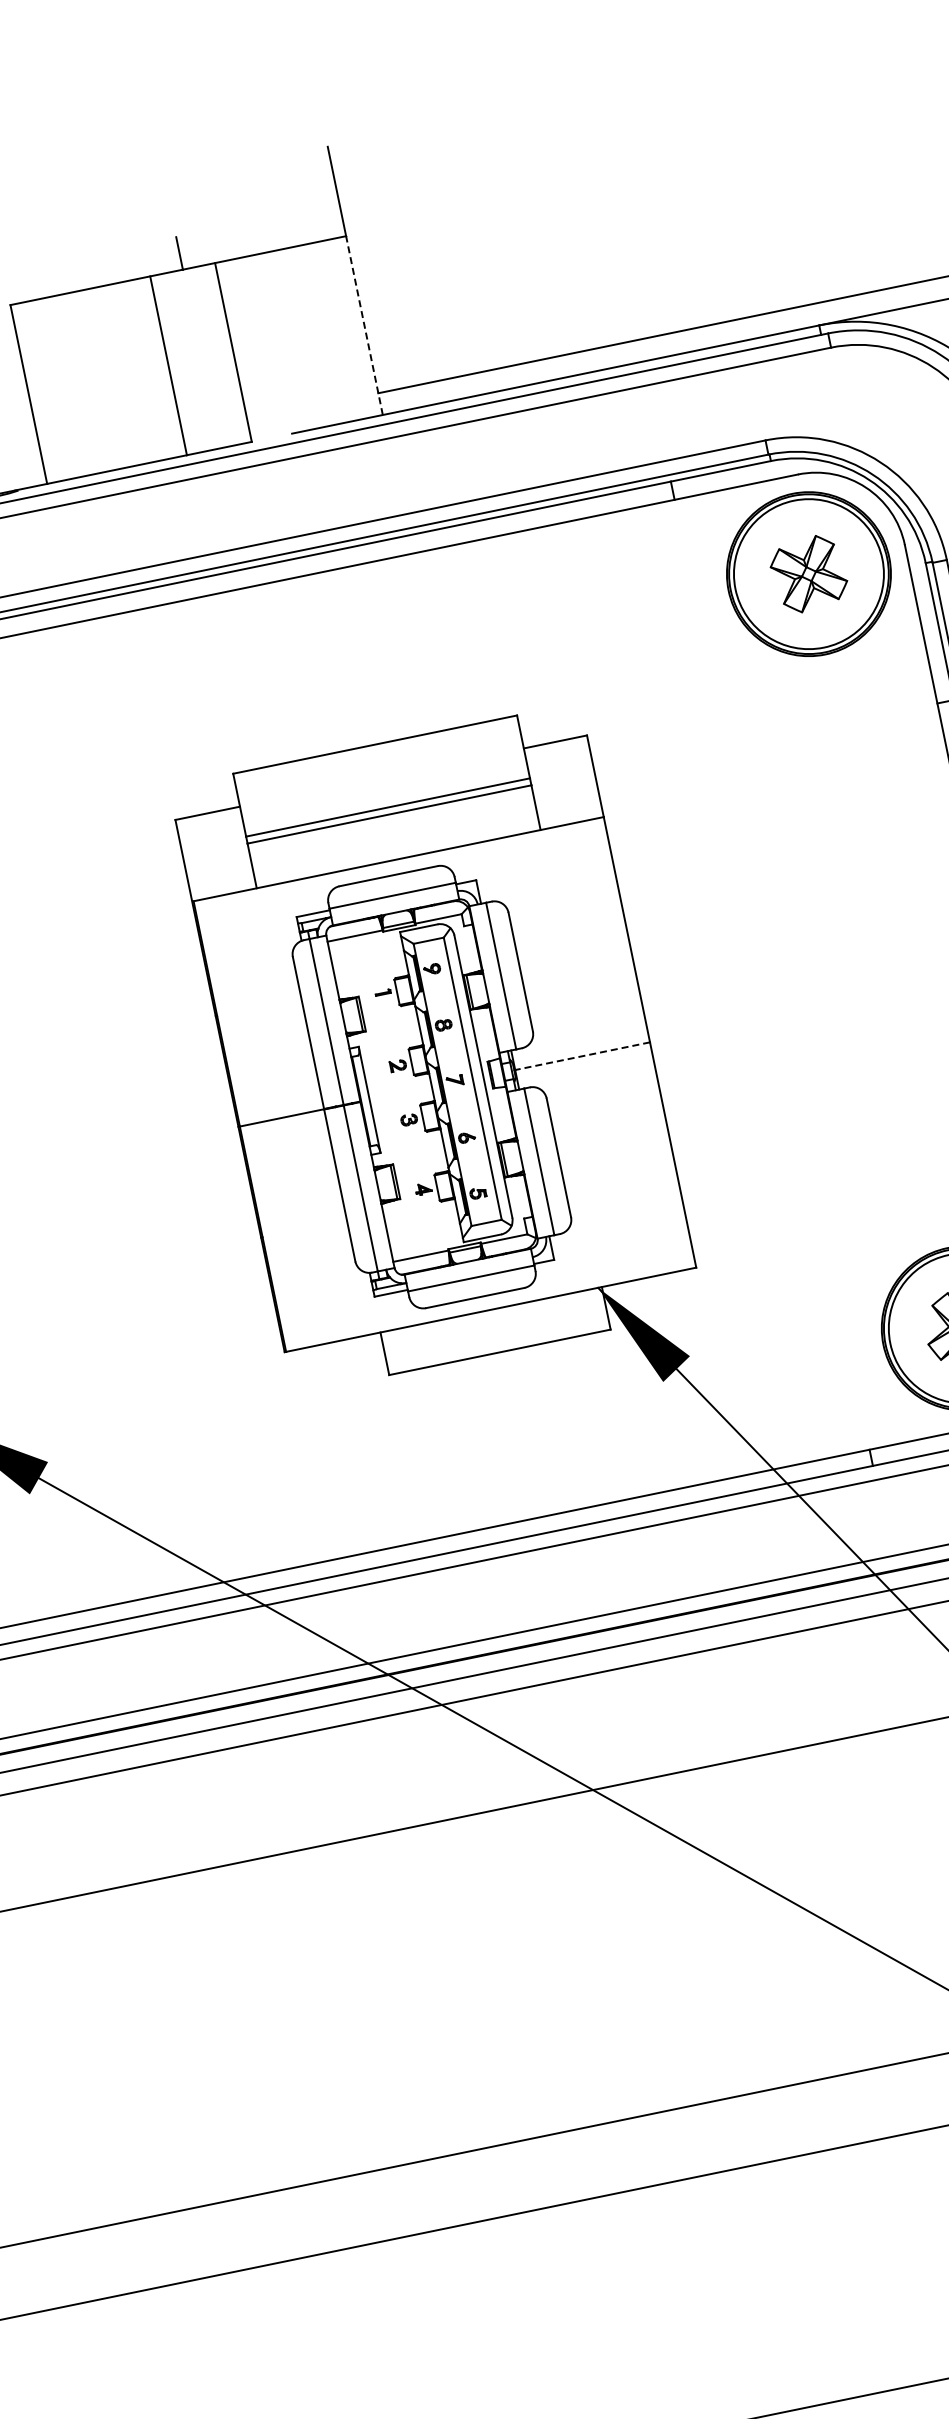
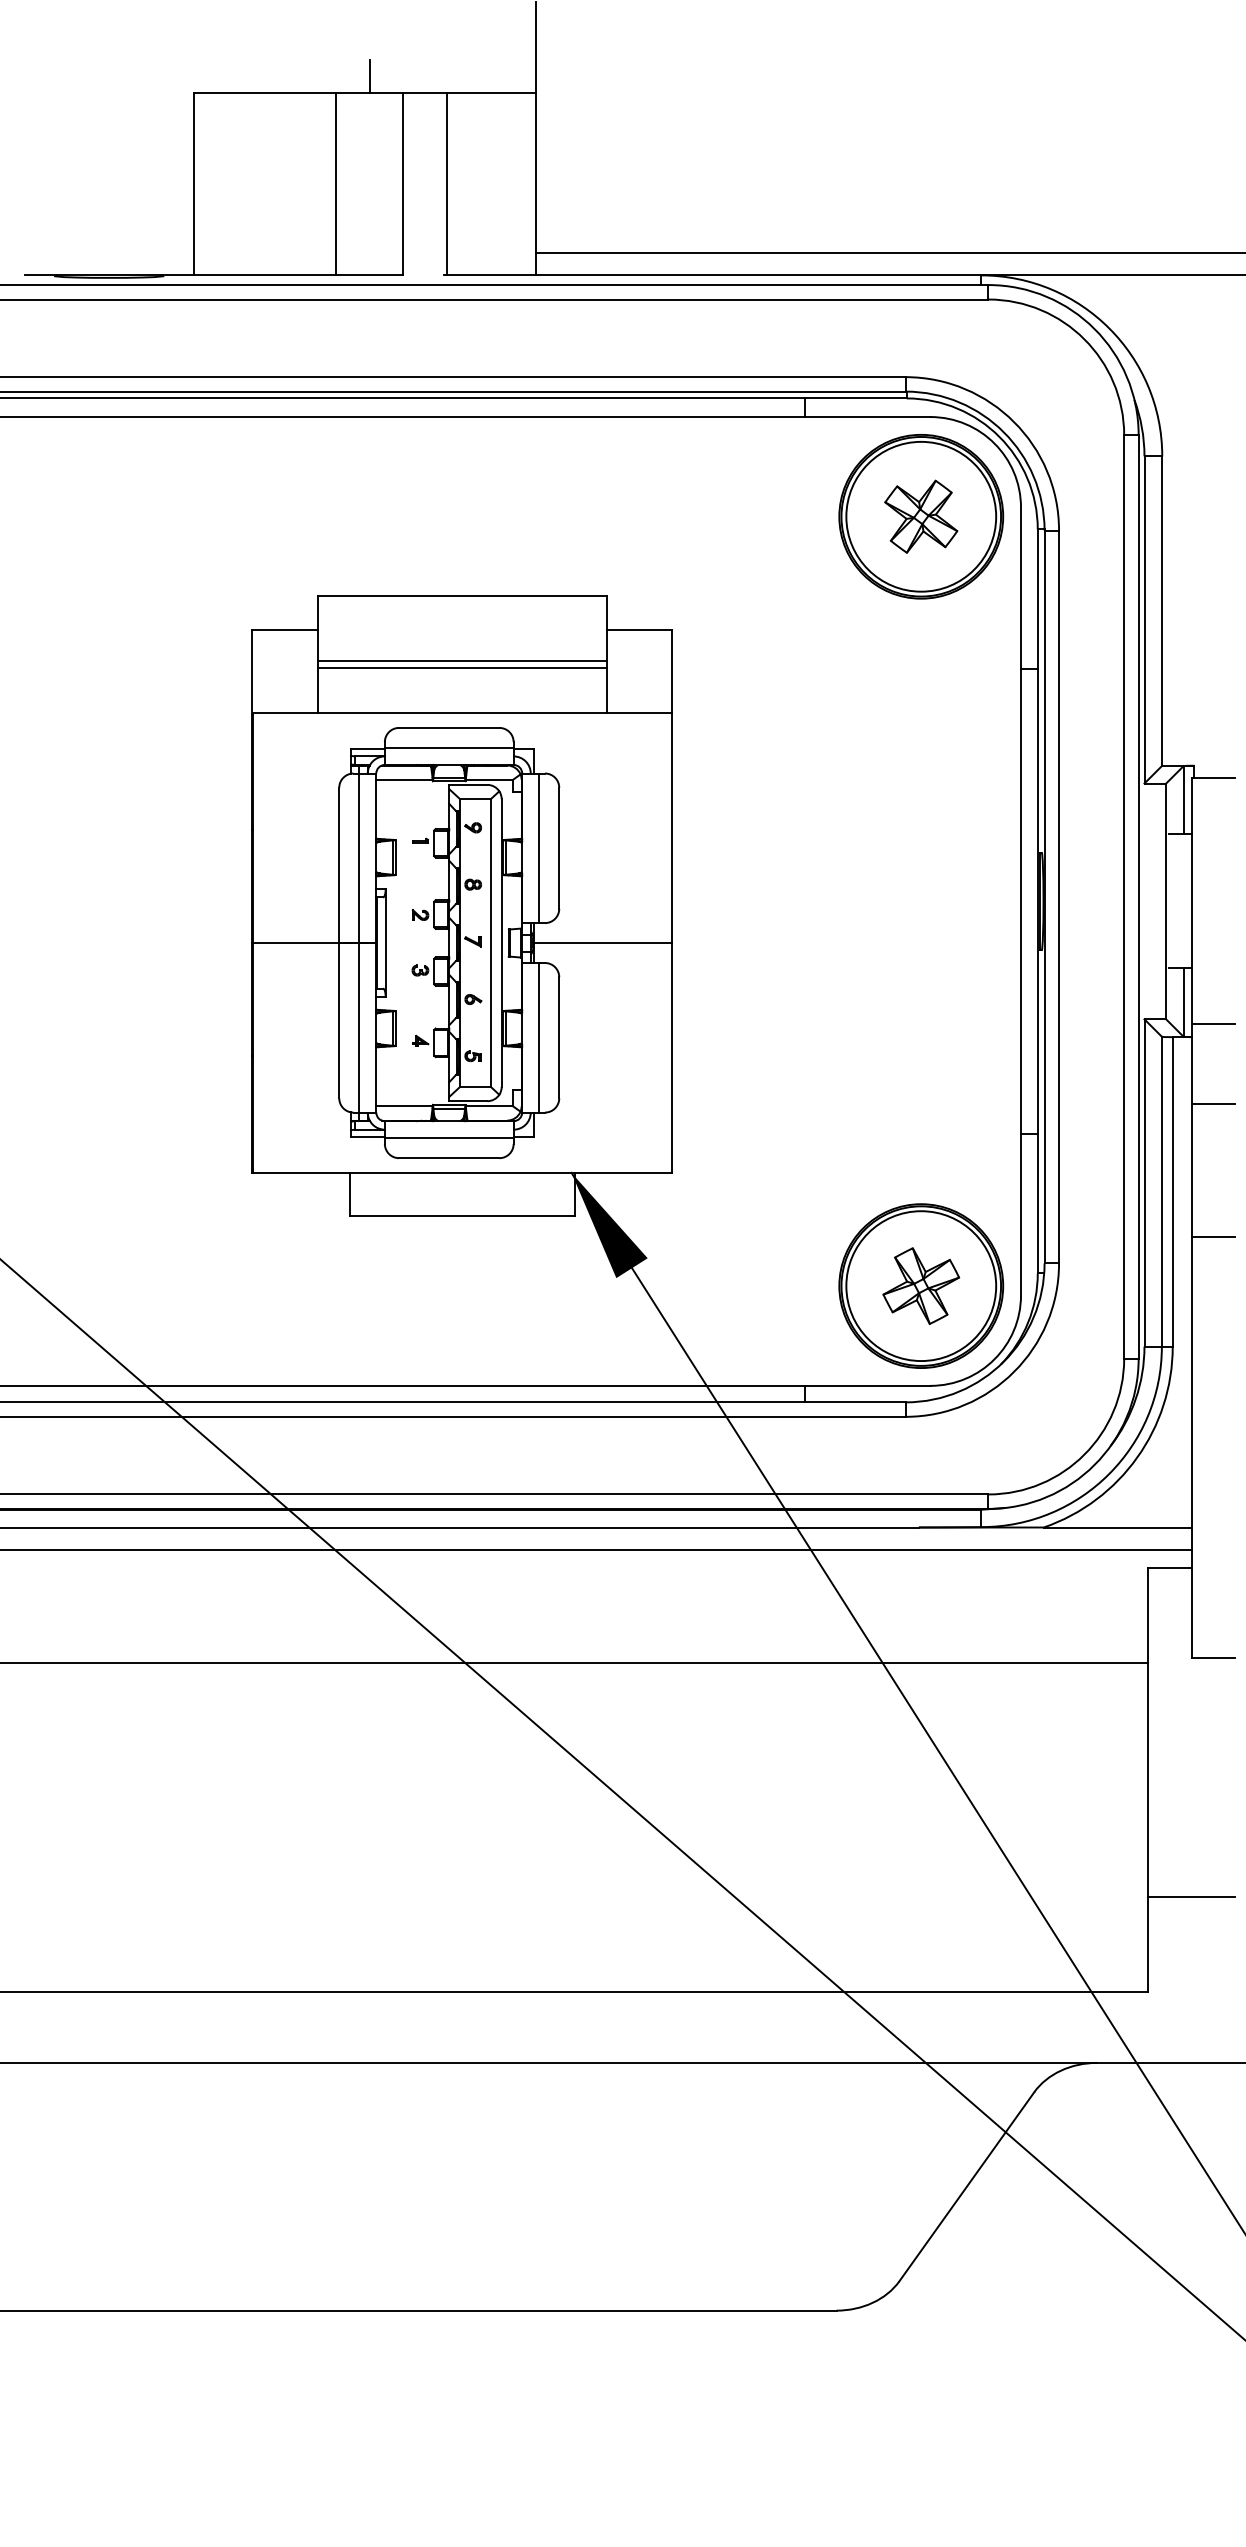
line: (364, 324) -> (536, 183), dashed -> solid
line: (276, 343) -> (446, 184), added
line: (582, 1056) -> (602, 943), dashed -> solid

